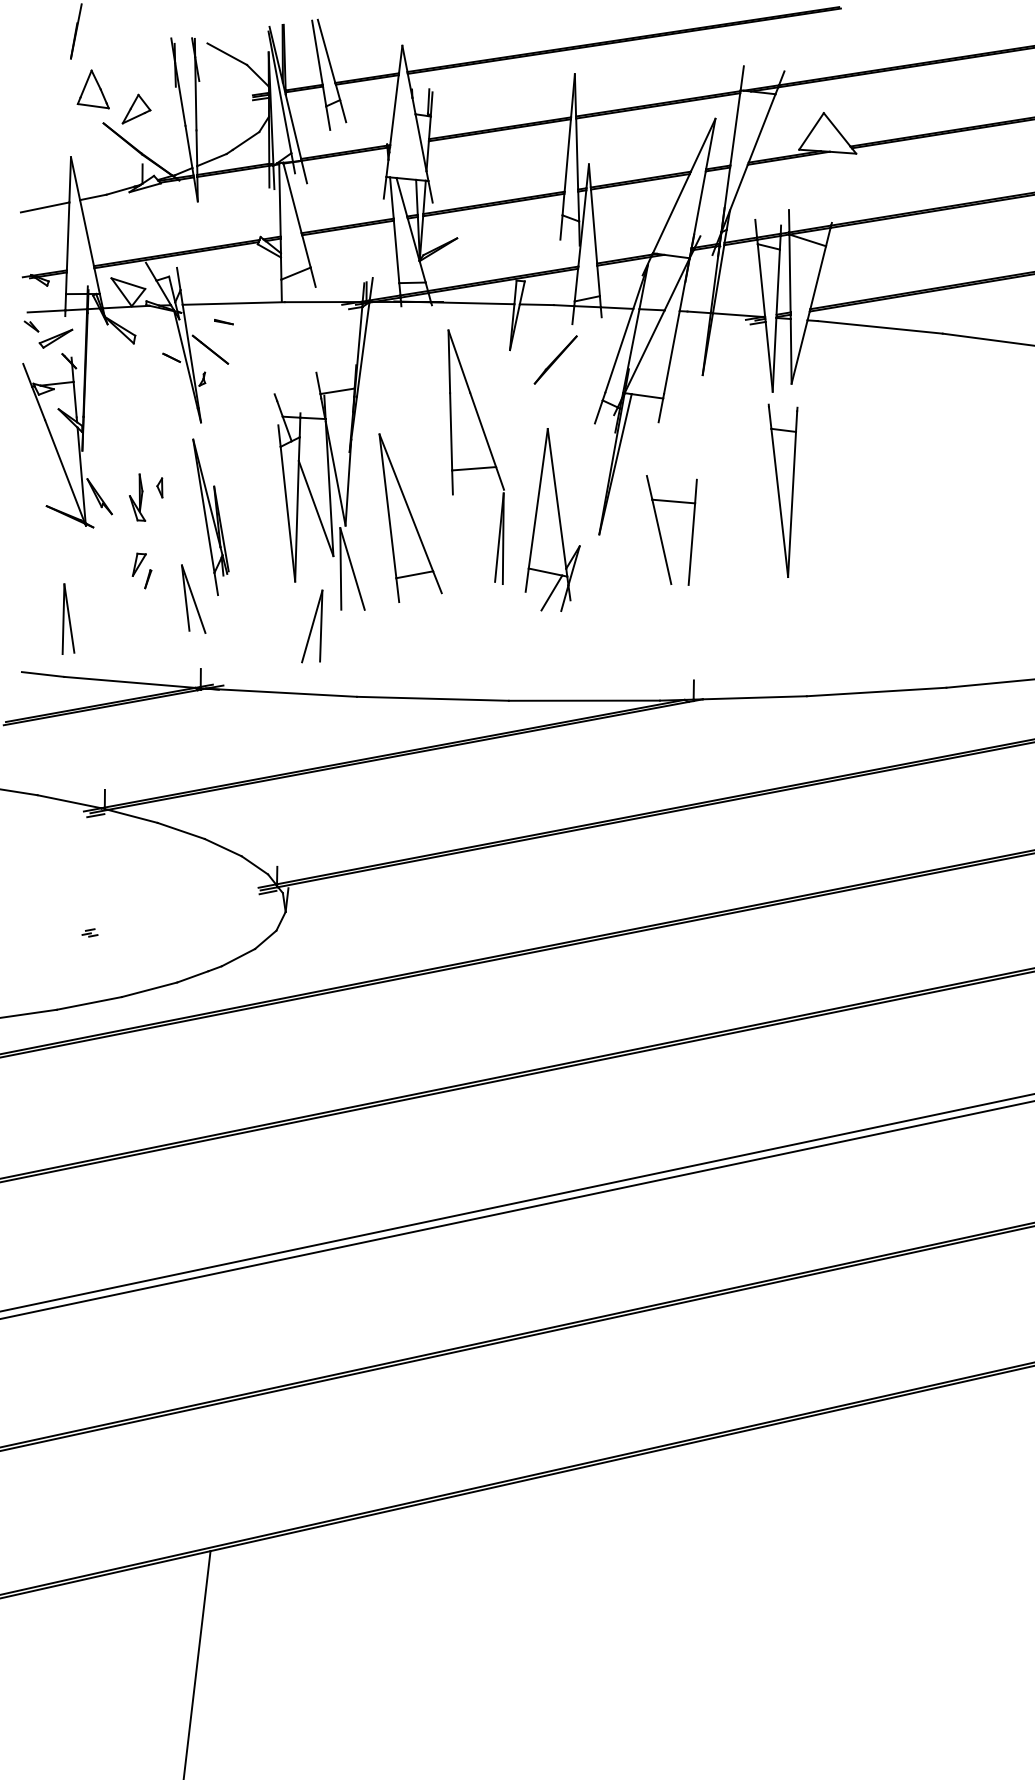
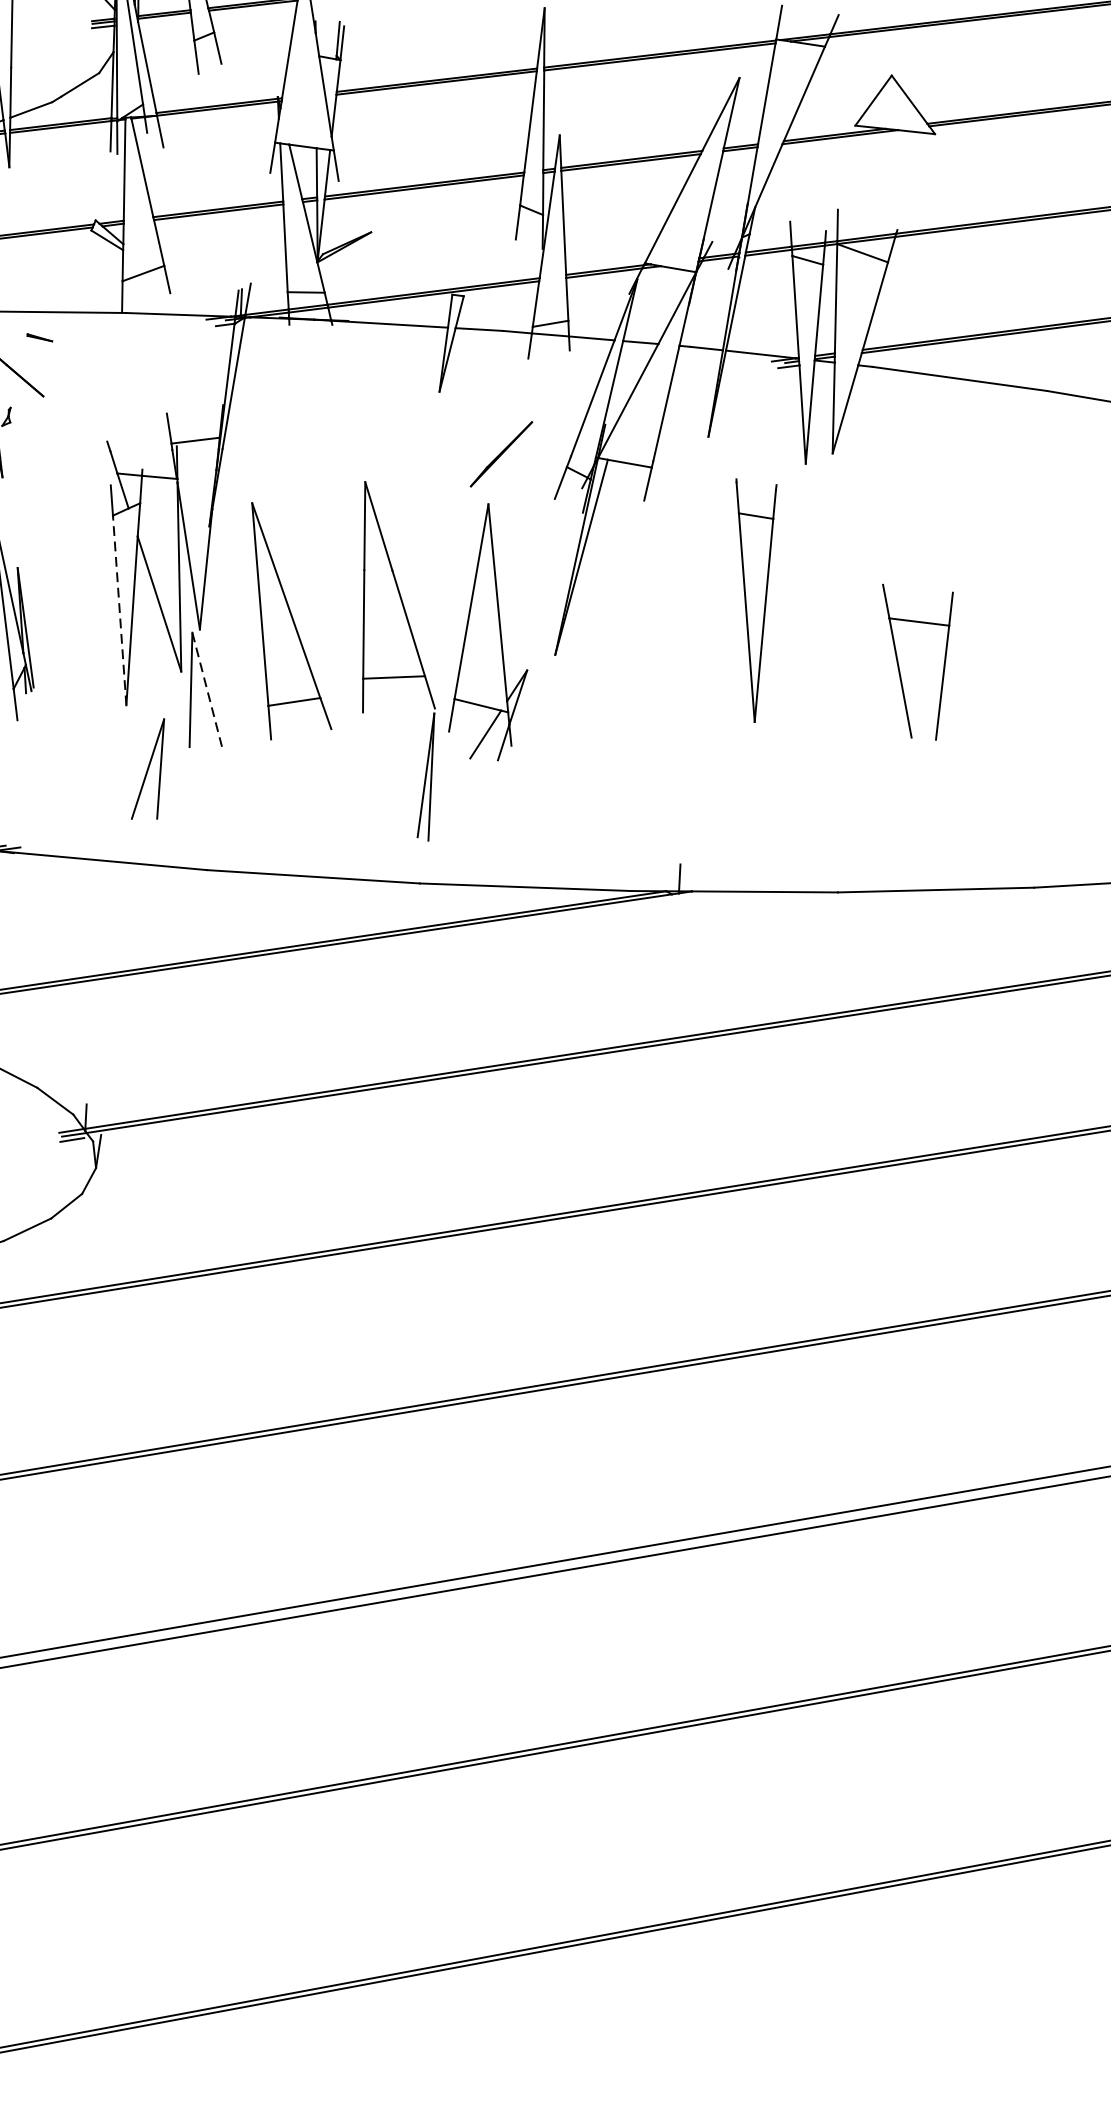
line: (555, 359) -> (501, 453), moved
part: (475, 456) -> (396, 660), moved
part: (782, 490) -> (751, 600), moved
line: (287, 514) -> (119, 610), solid -> dashed
part: (661, 534) -> (900, 667), moved
line: (352, 568) -> (207, 689), solid -> dashed

